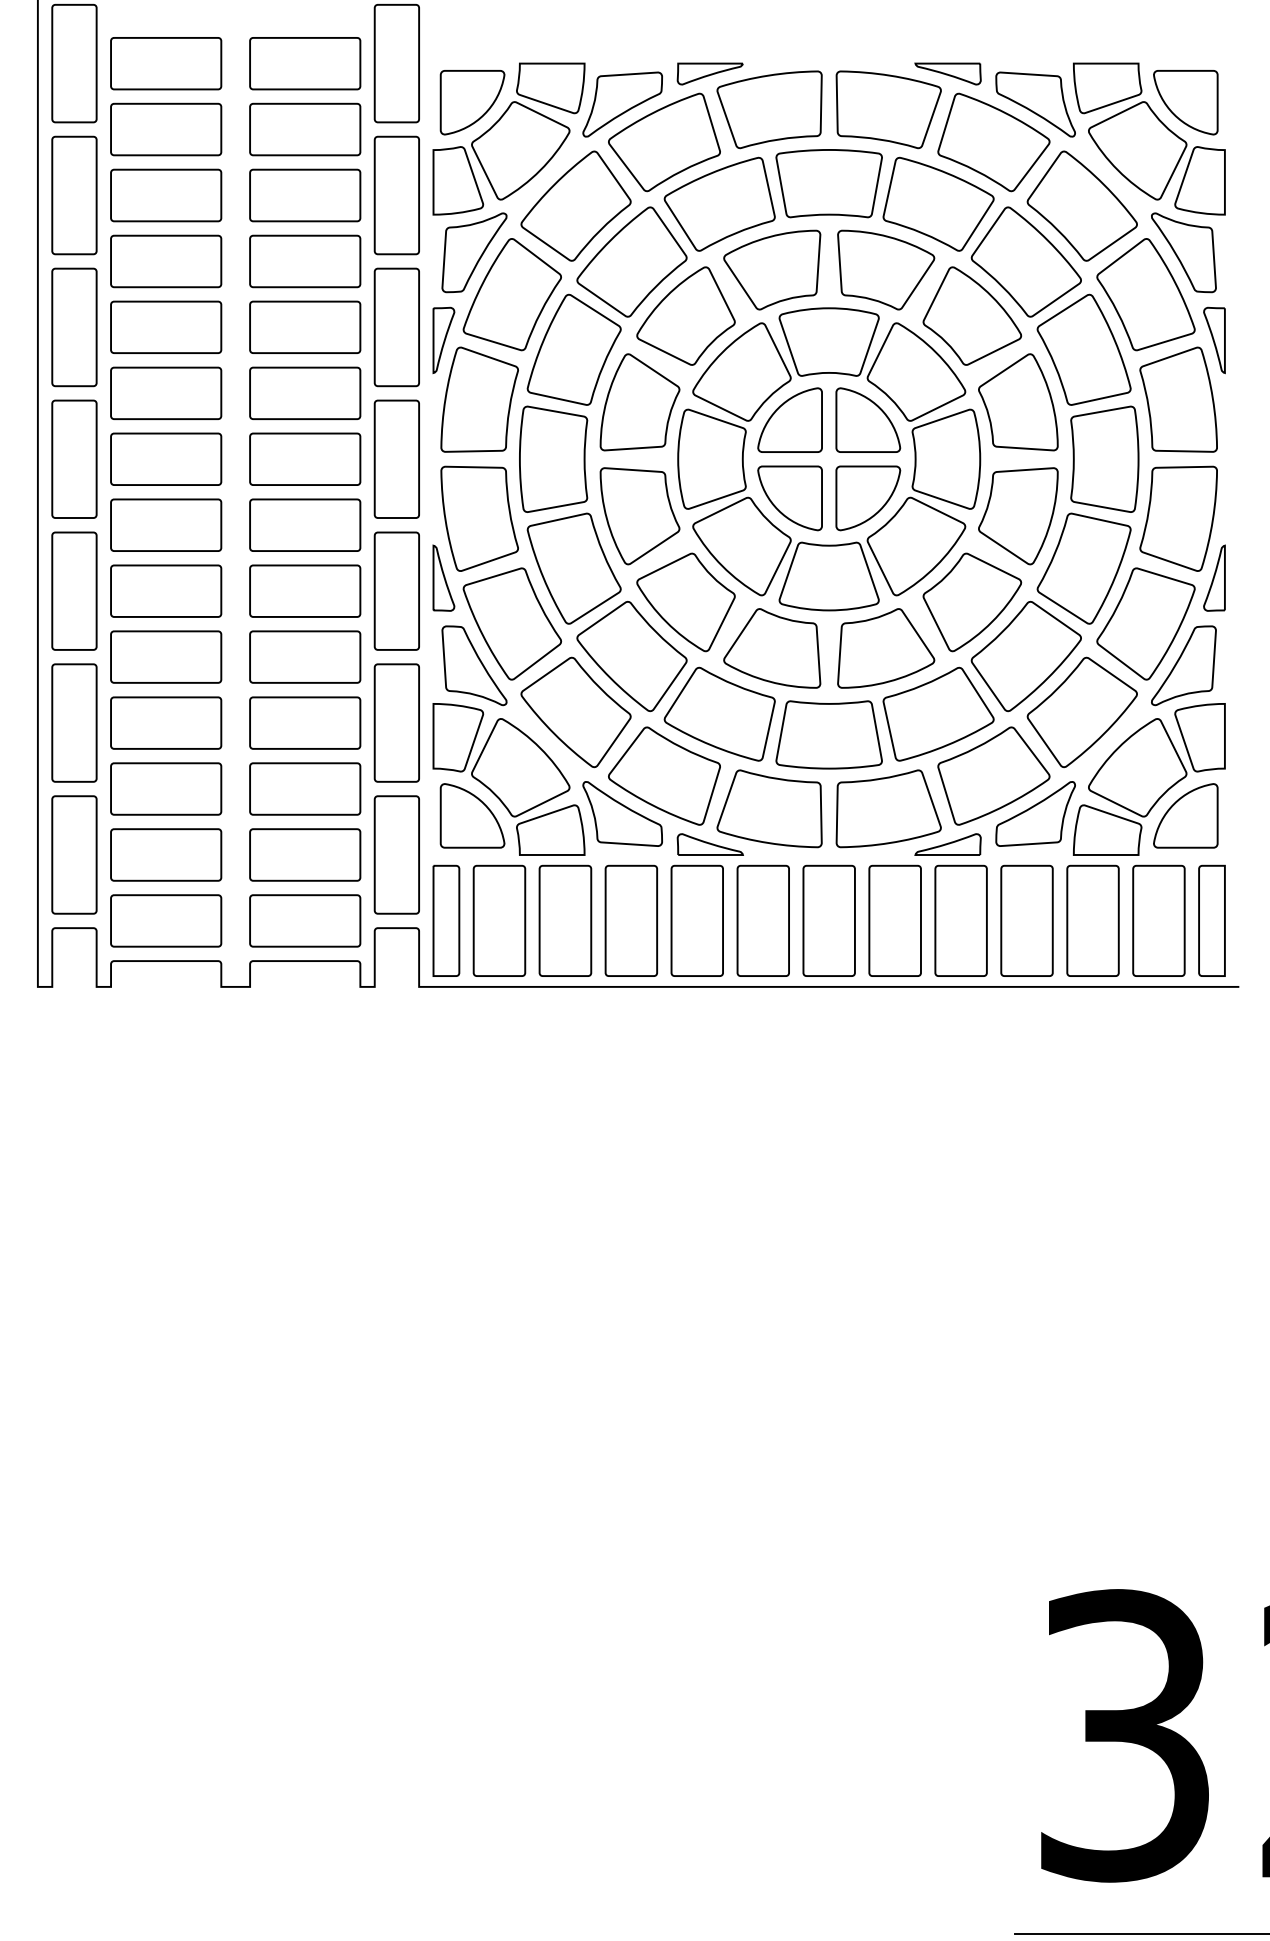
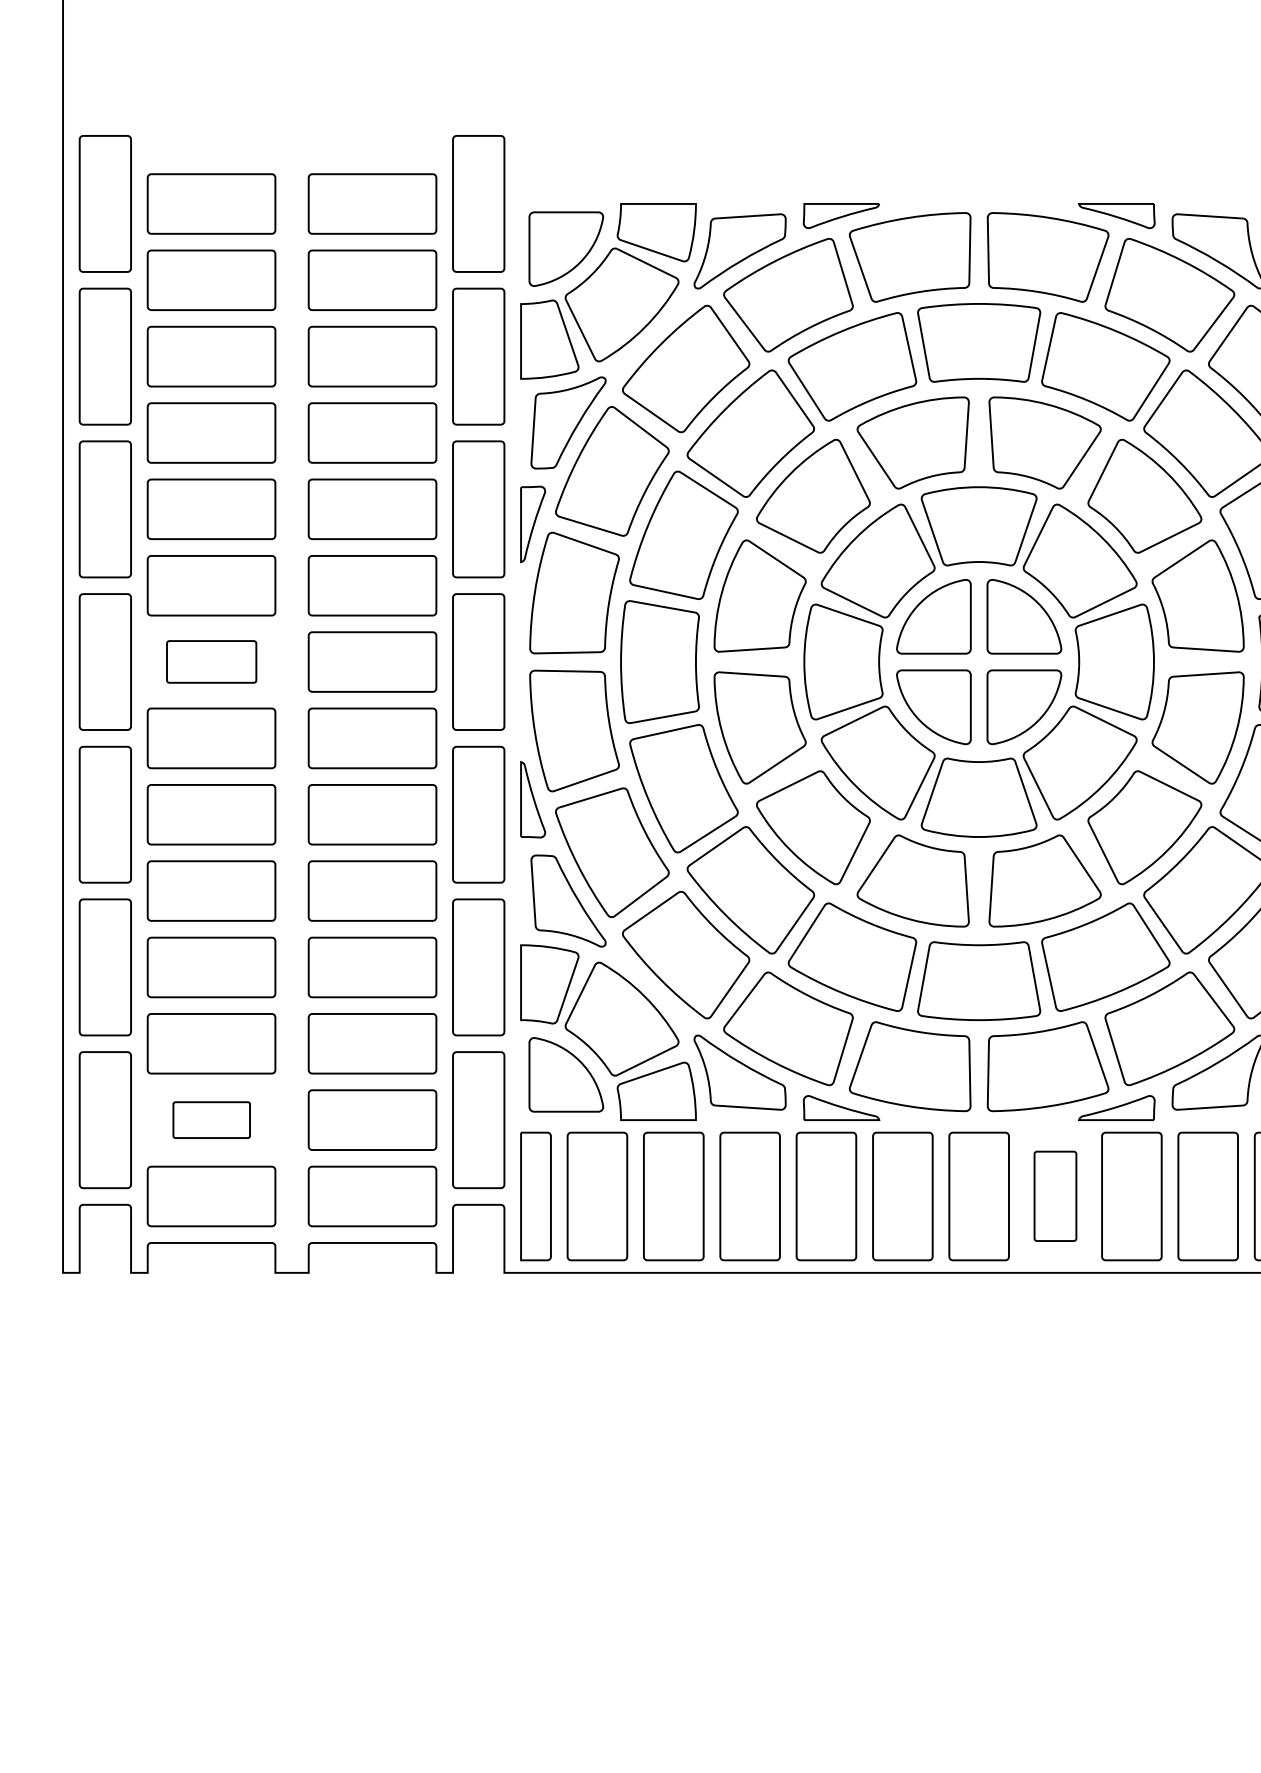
part: (166, 458) -> (211, 661), size x0.7
part: (166, 854) -> (211, 1119), size x0.6
part: (894, 920) -> (1054, 1195), size x0.7

